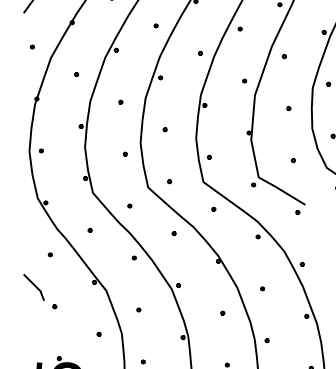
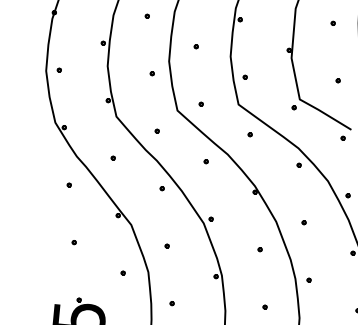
line: (34, 286) -> (51, 220), removed

